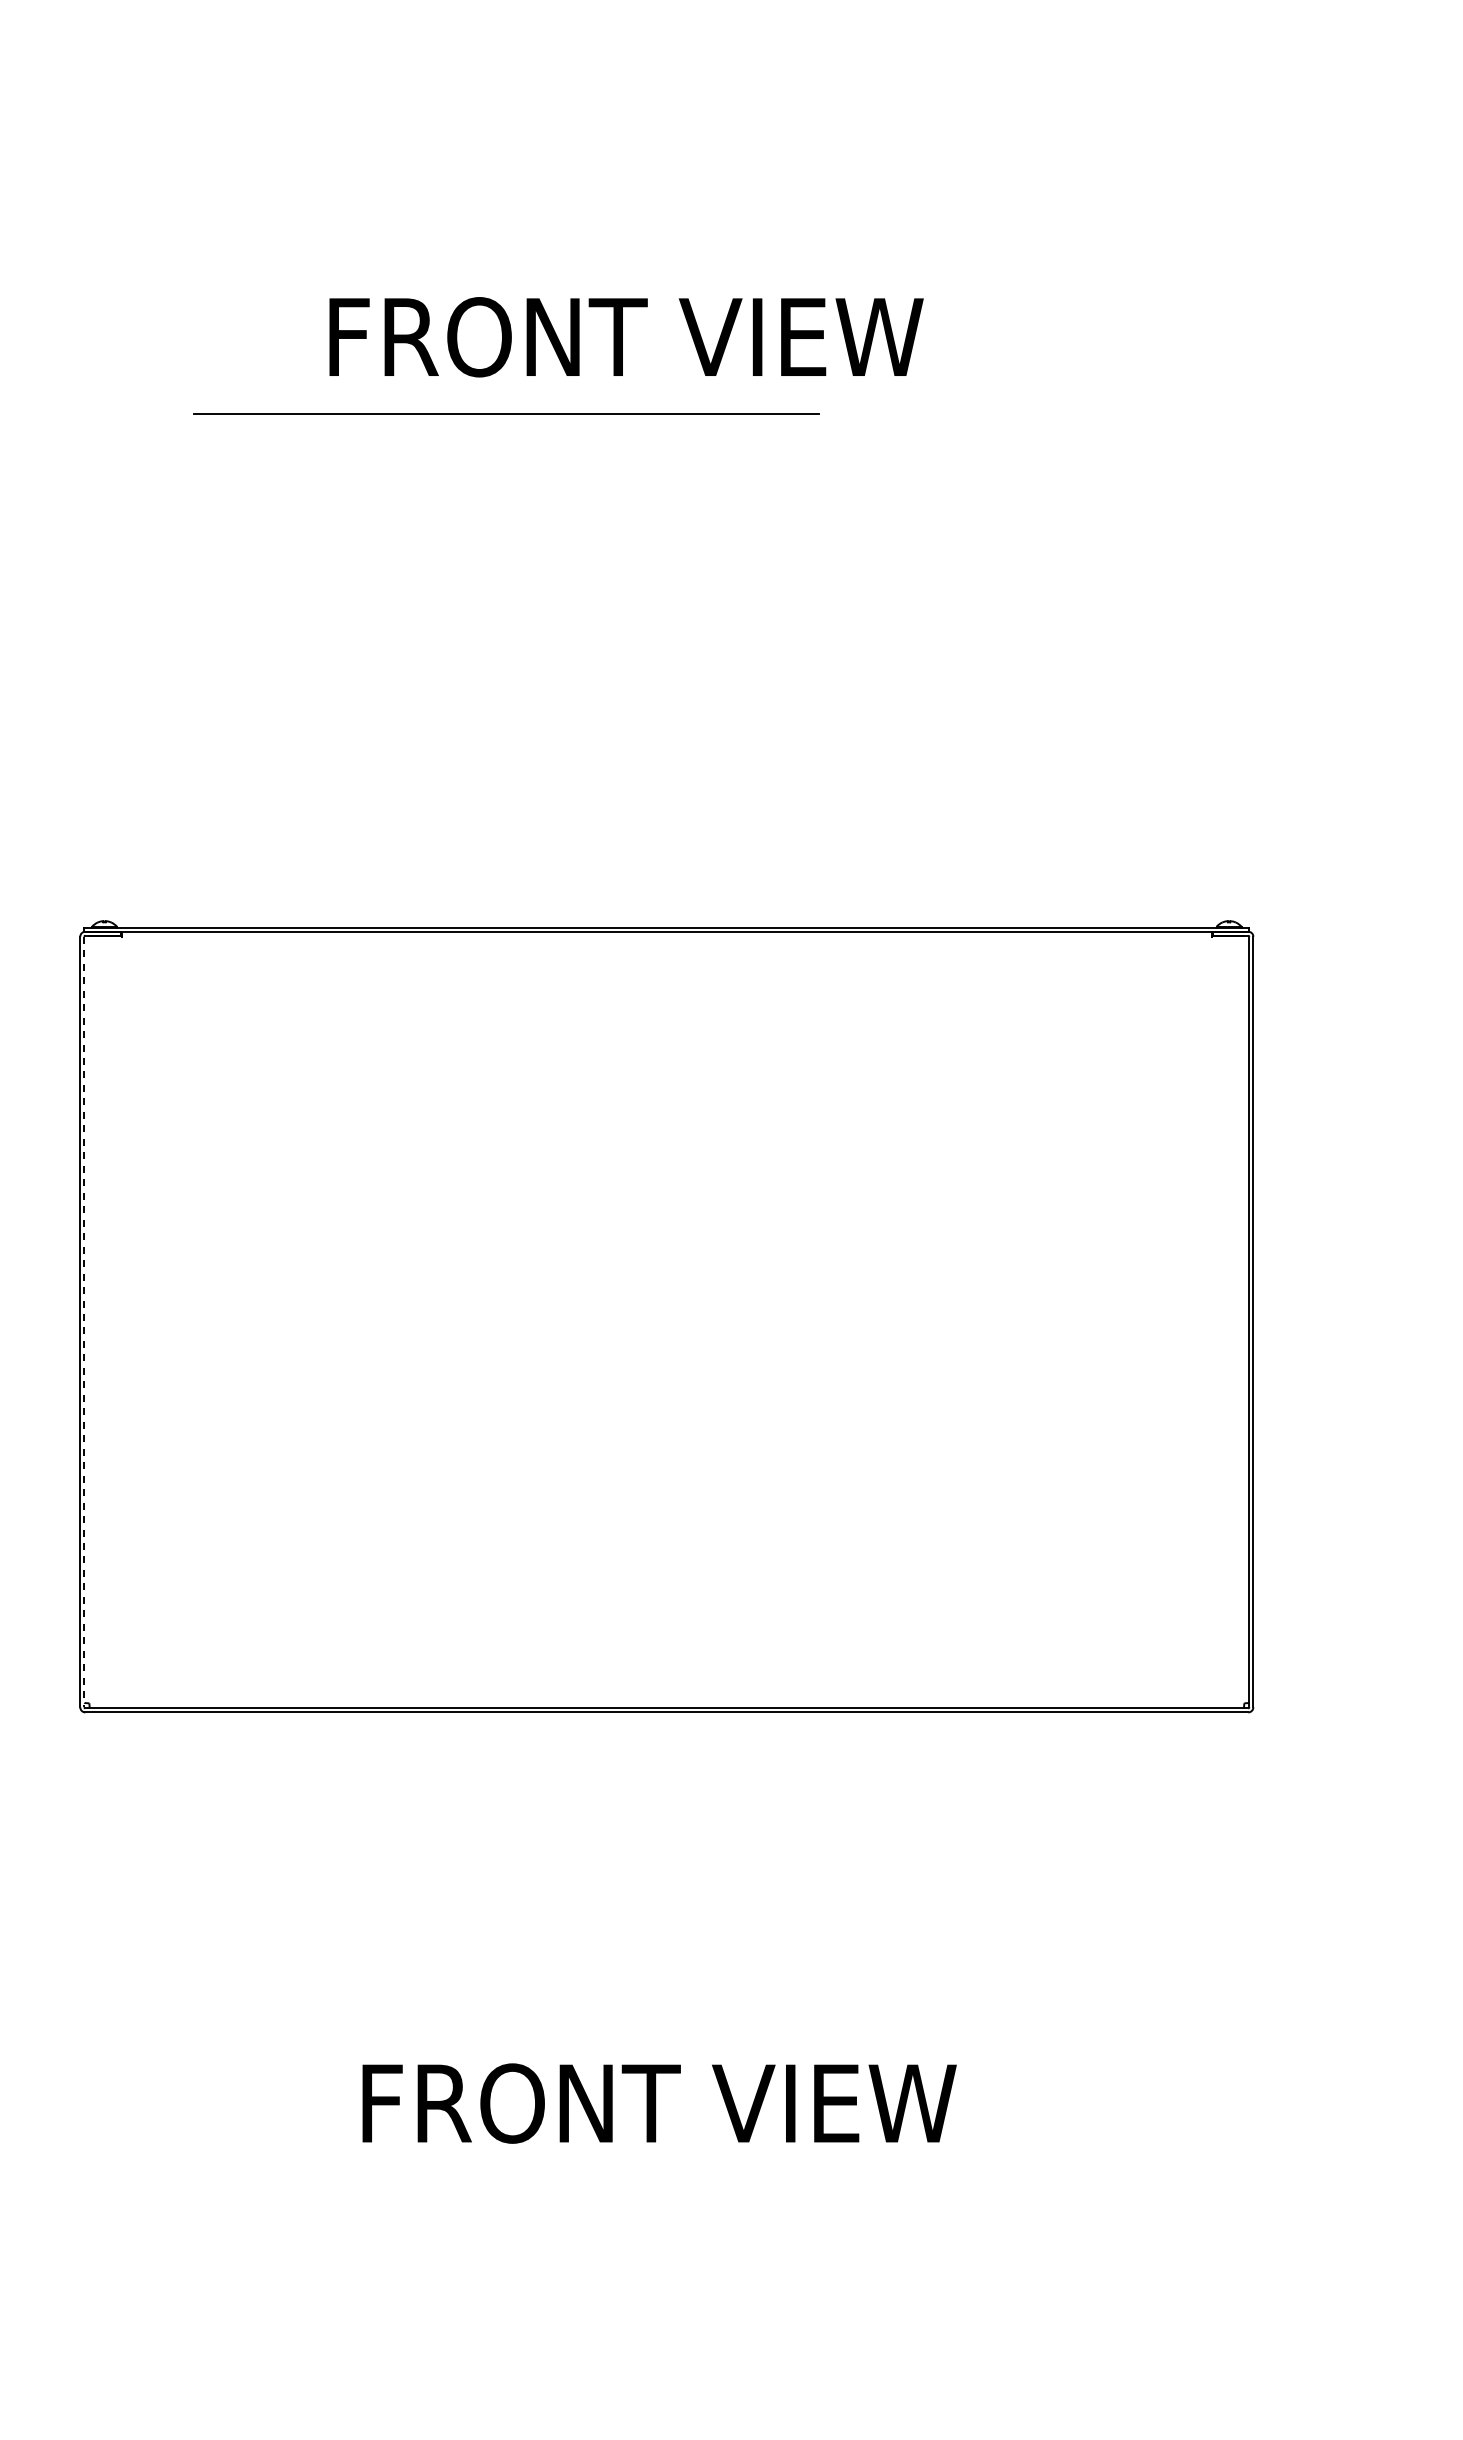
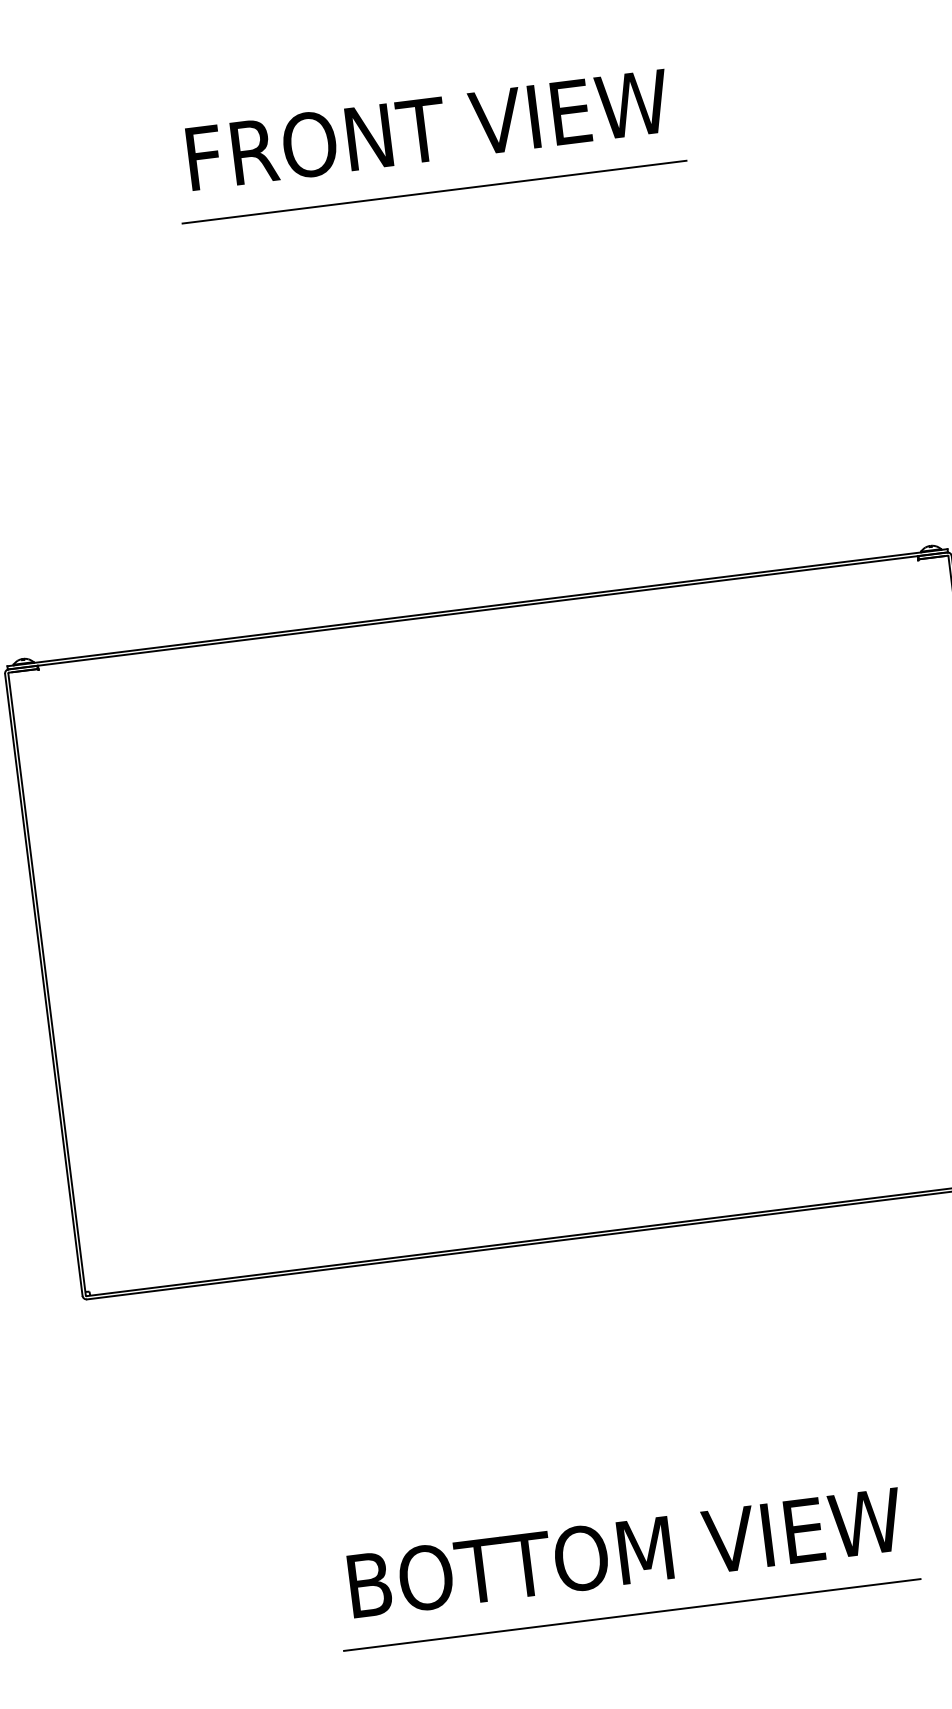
text: (626, 337) -> (428, 130), moved
line: (506, 413) -> (434, 191), moved
line: (84, 1322) -> (47, 984), dashed -> solid
text: (708, 2103) -> (629, 1552), FRONT VIEW -> BOTTOM VIEW
line: (702, 2180) -> (632, 1615), added

